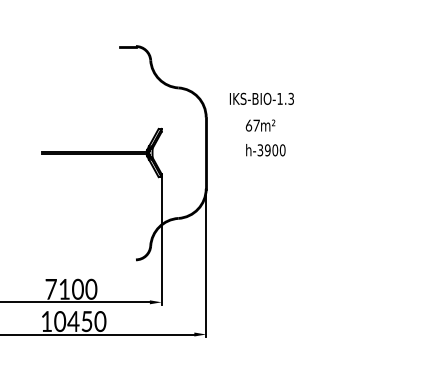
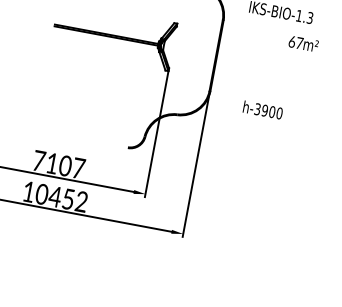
text: (260, 125) -> (303, 43), moved
text: (265, 150) -> (262, 110), moved
text: (91, 288) -> (78, 167), 7100 -> 7107
text: (100, 321) -> (81, 201), 10450 -> 10452

